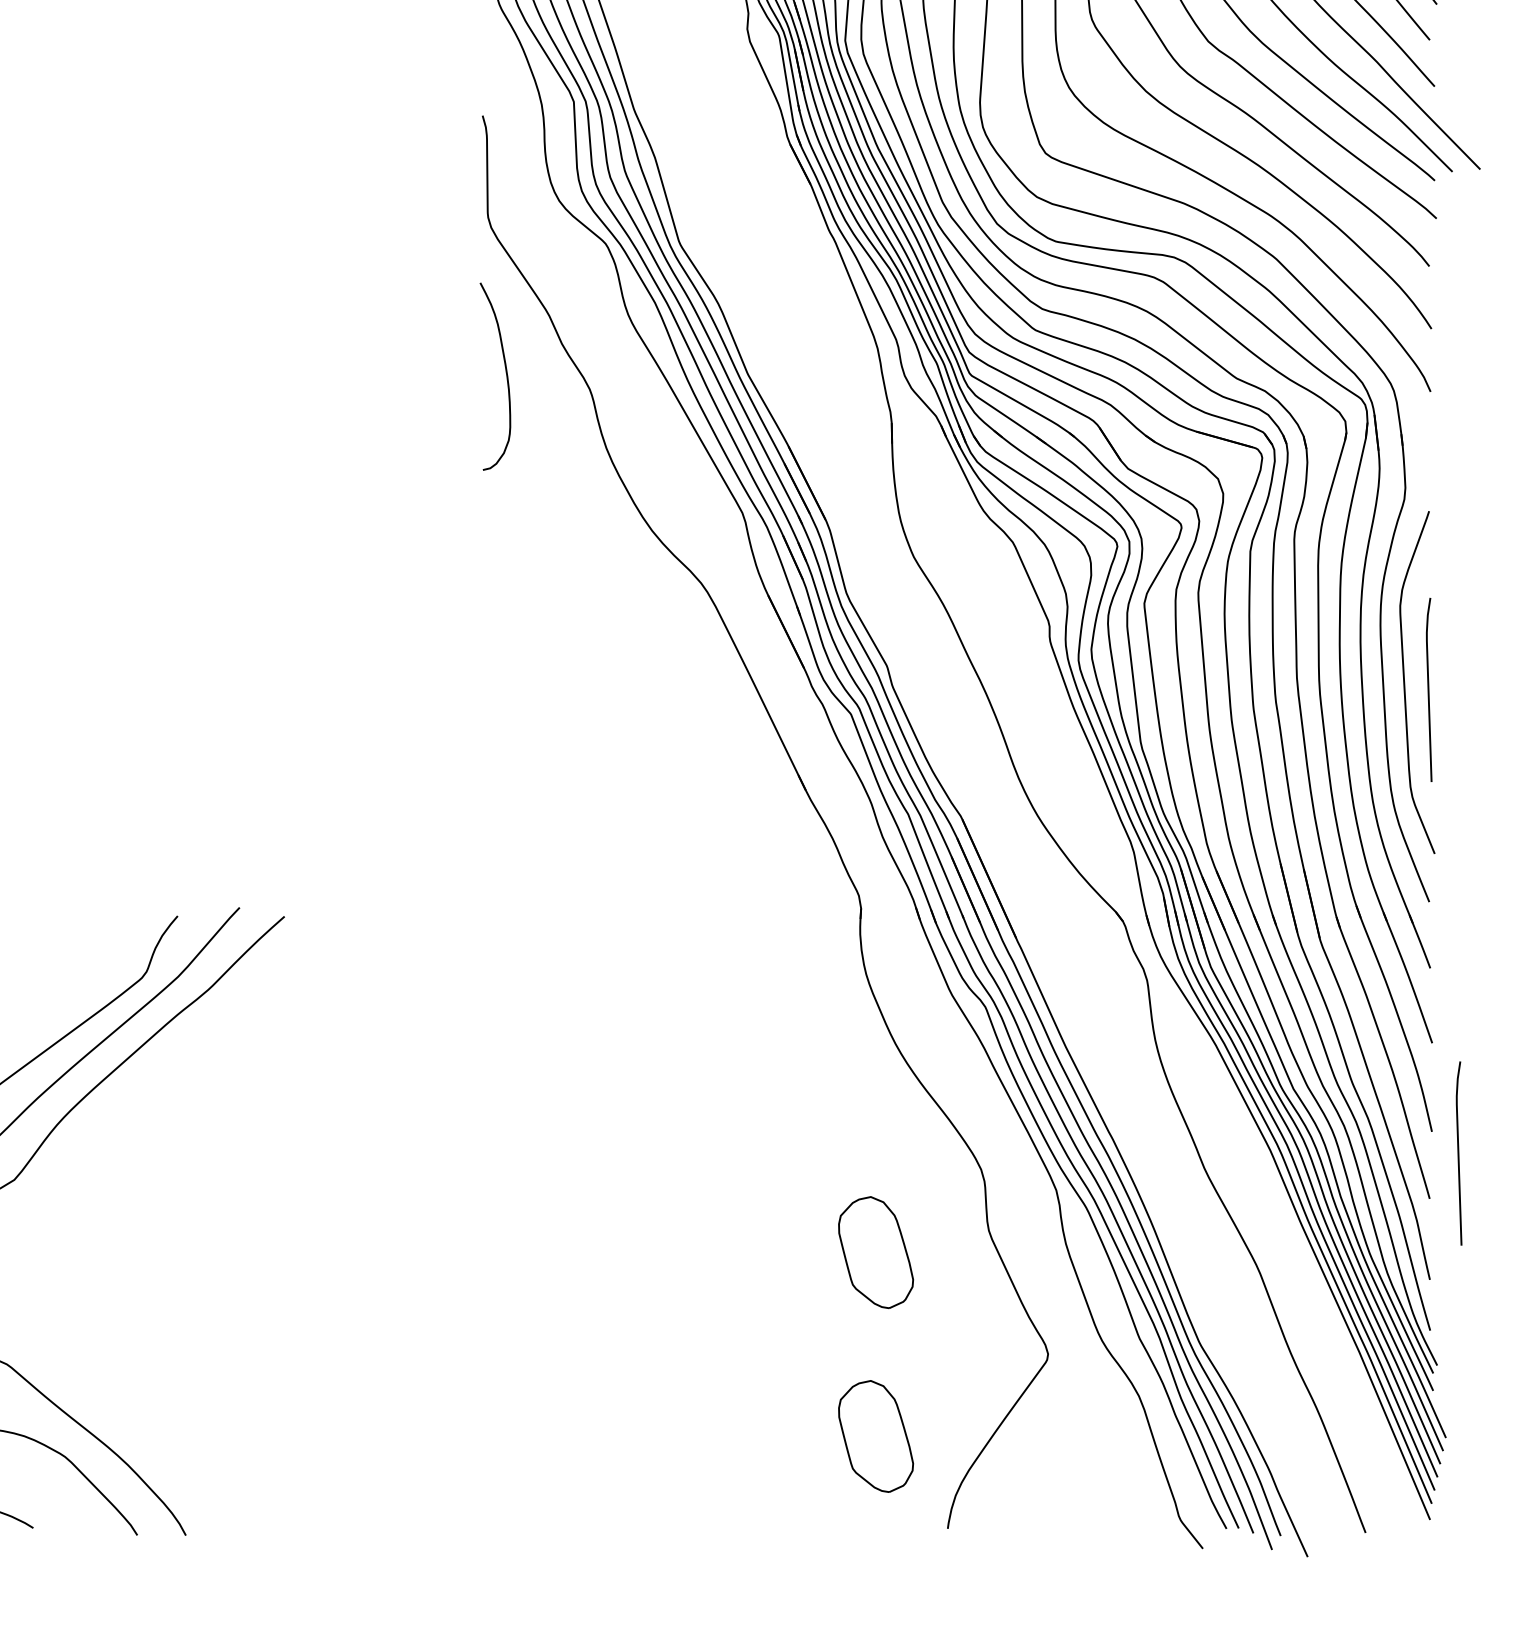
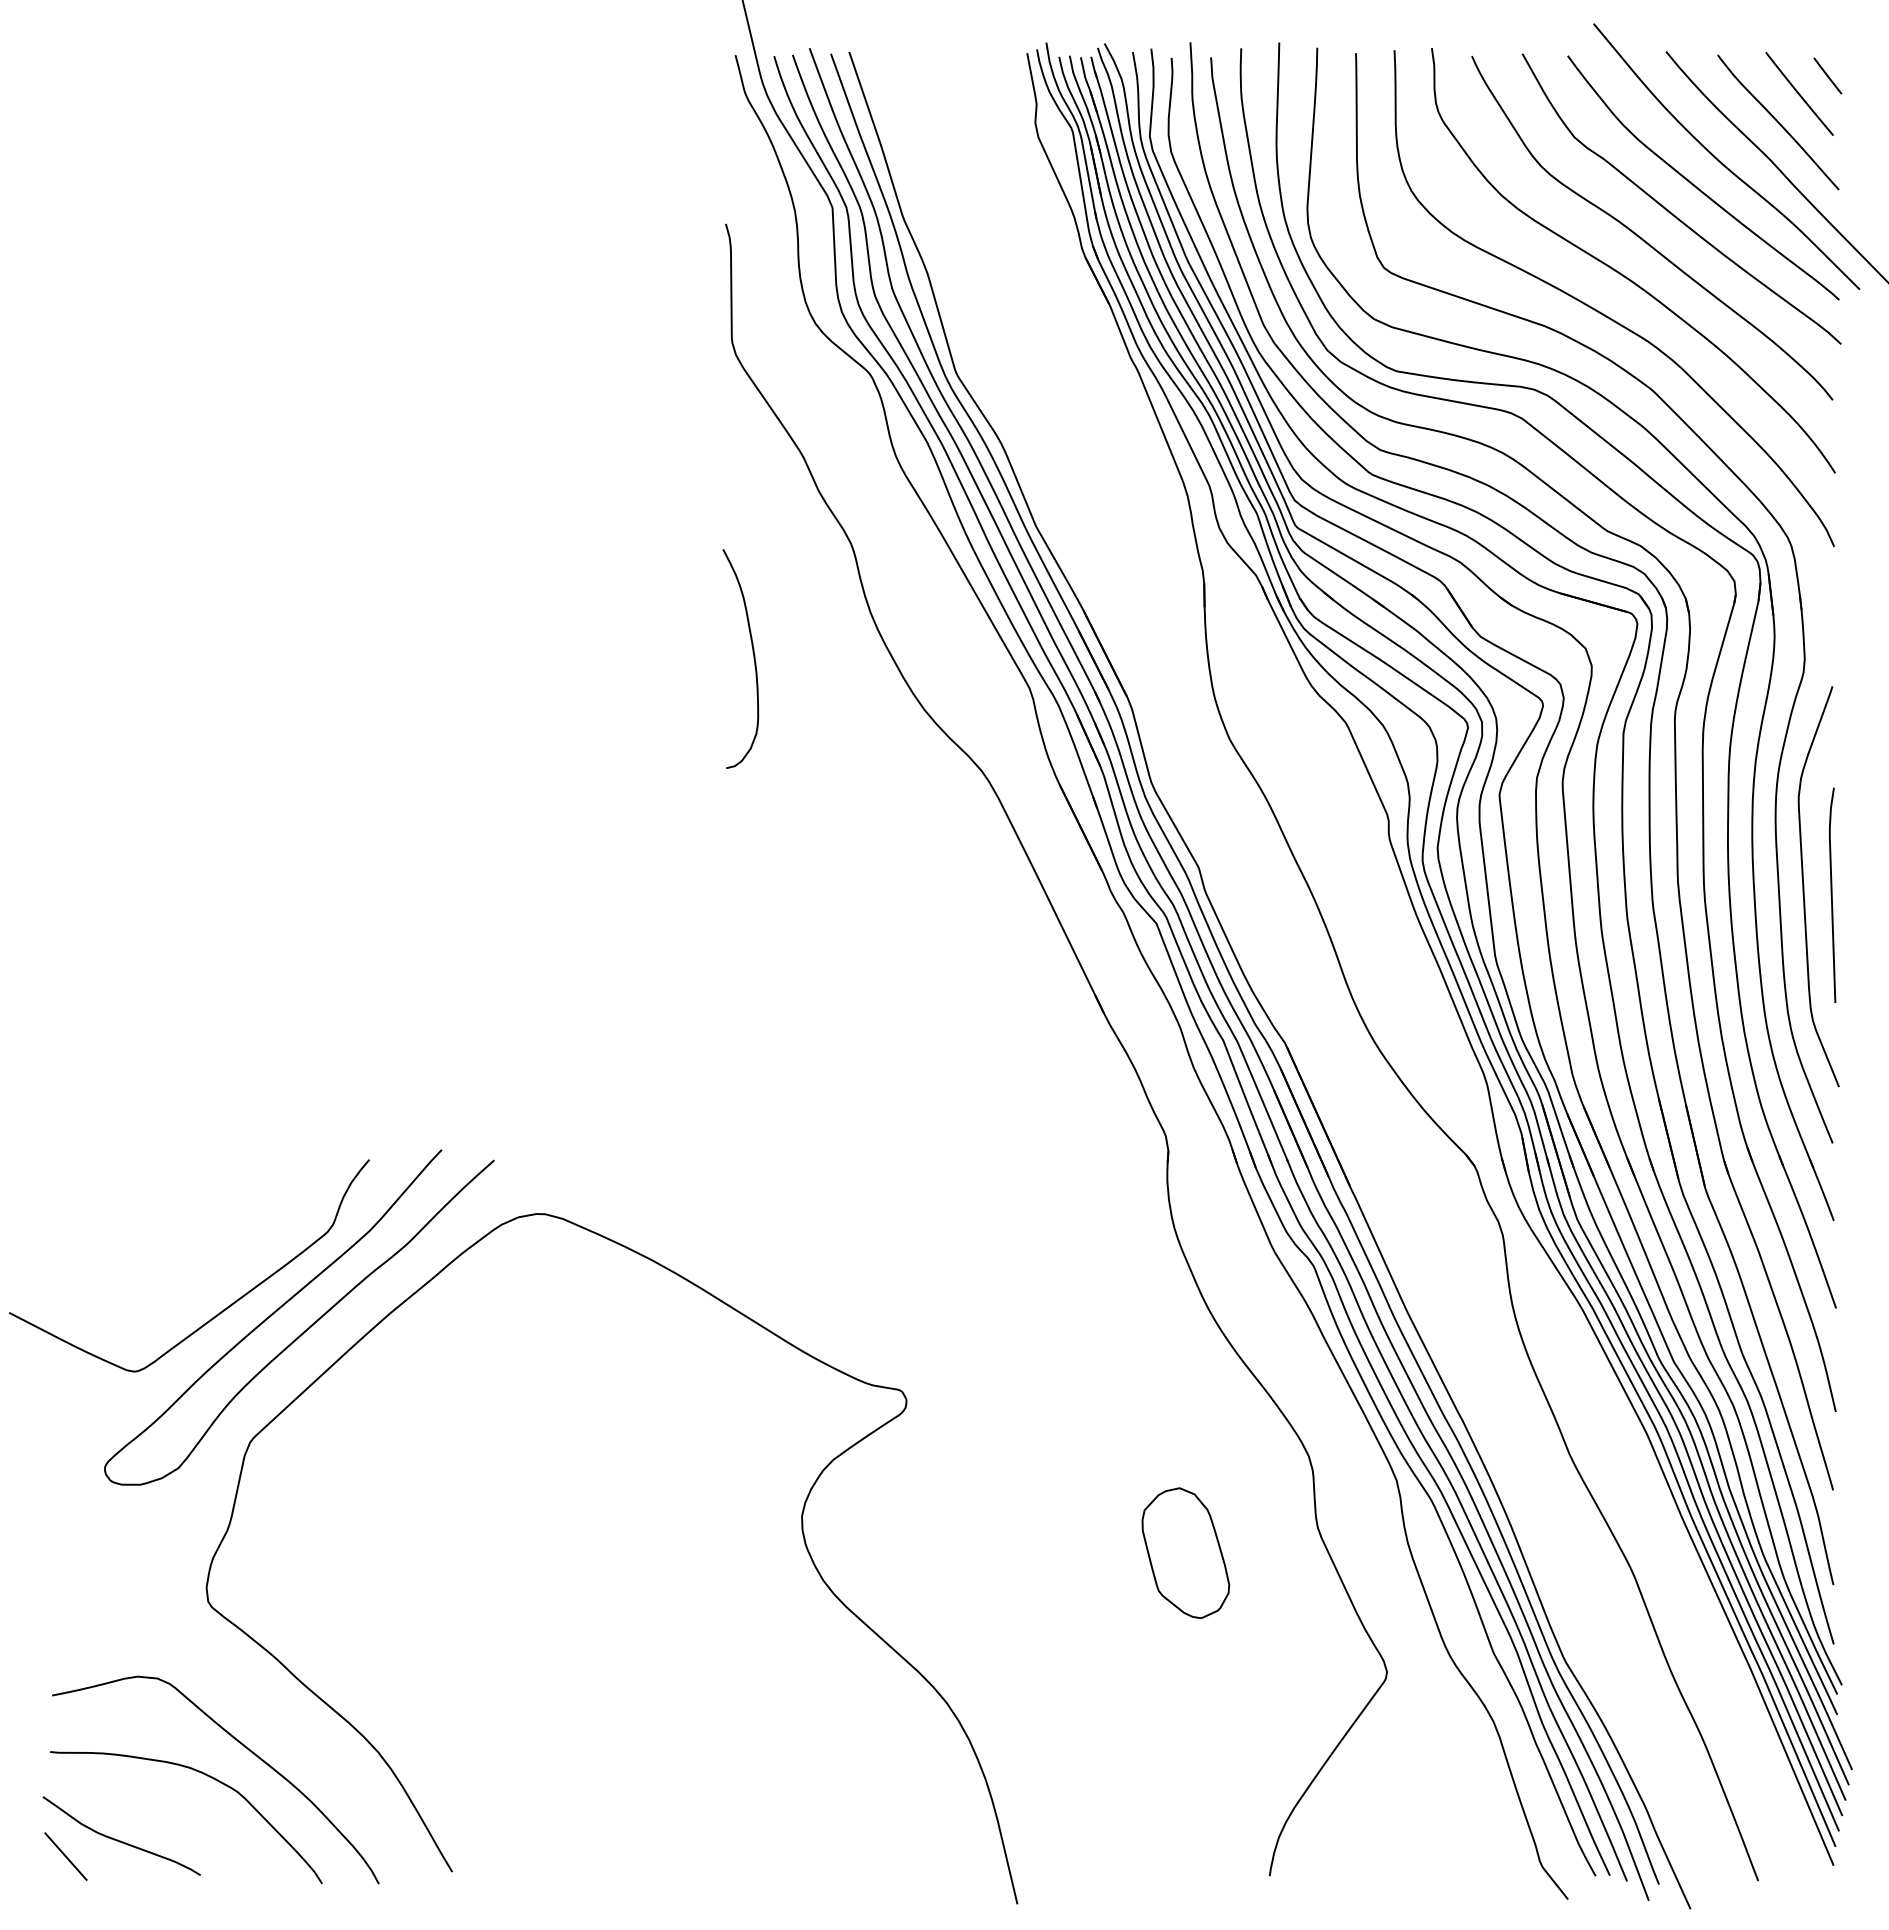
curve: (506, 376) -> (753, 658), moved
line: (1459, 1152) -> (1867, 1436), removed
curve: (547, 1233) -> (801, 1530), added
part: (875, 1436) -> (1185, 1768), removed

